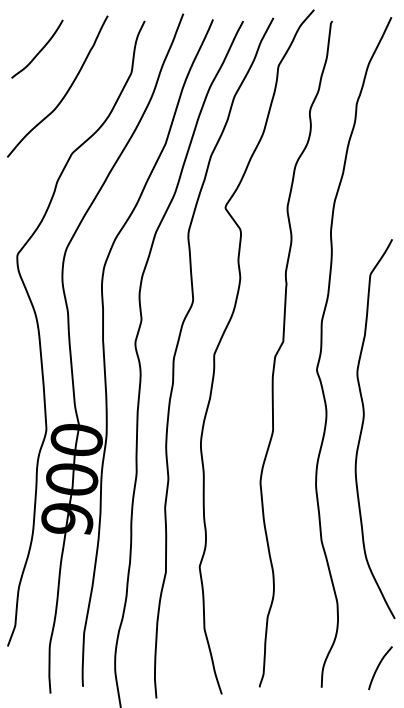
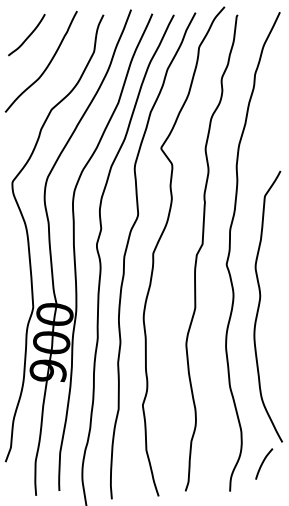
curve: (379, 666) -> (263, 462), moved

